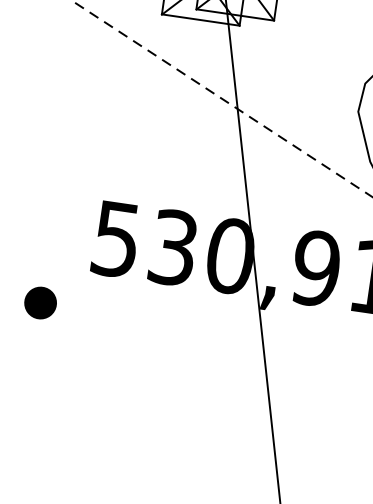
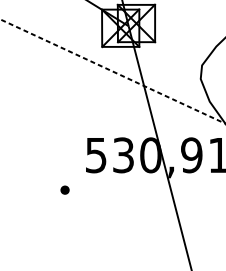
part: (39, 301) -> (64, 189), size x0.6

